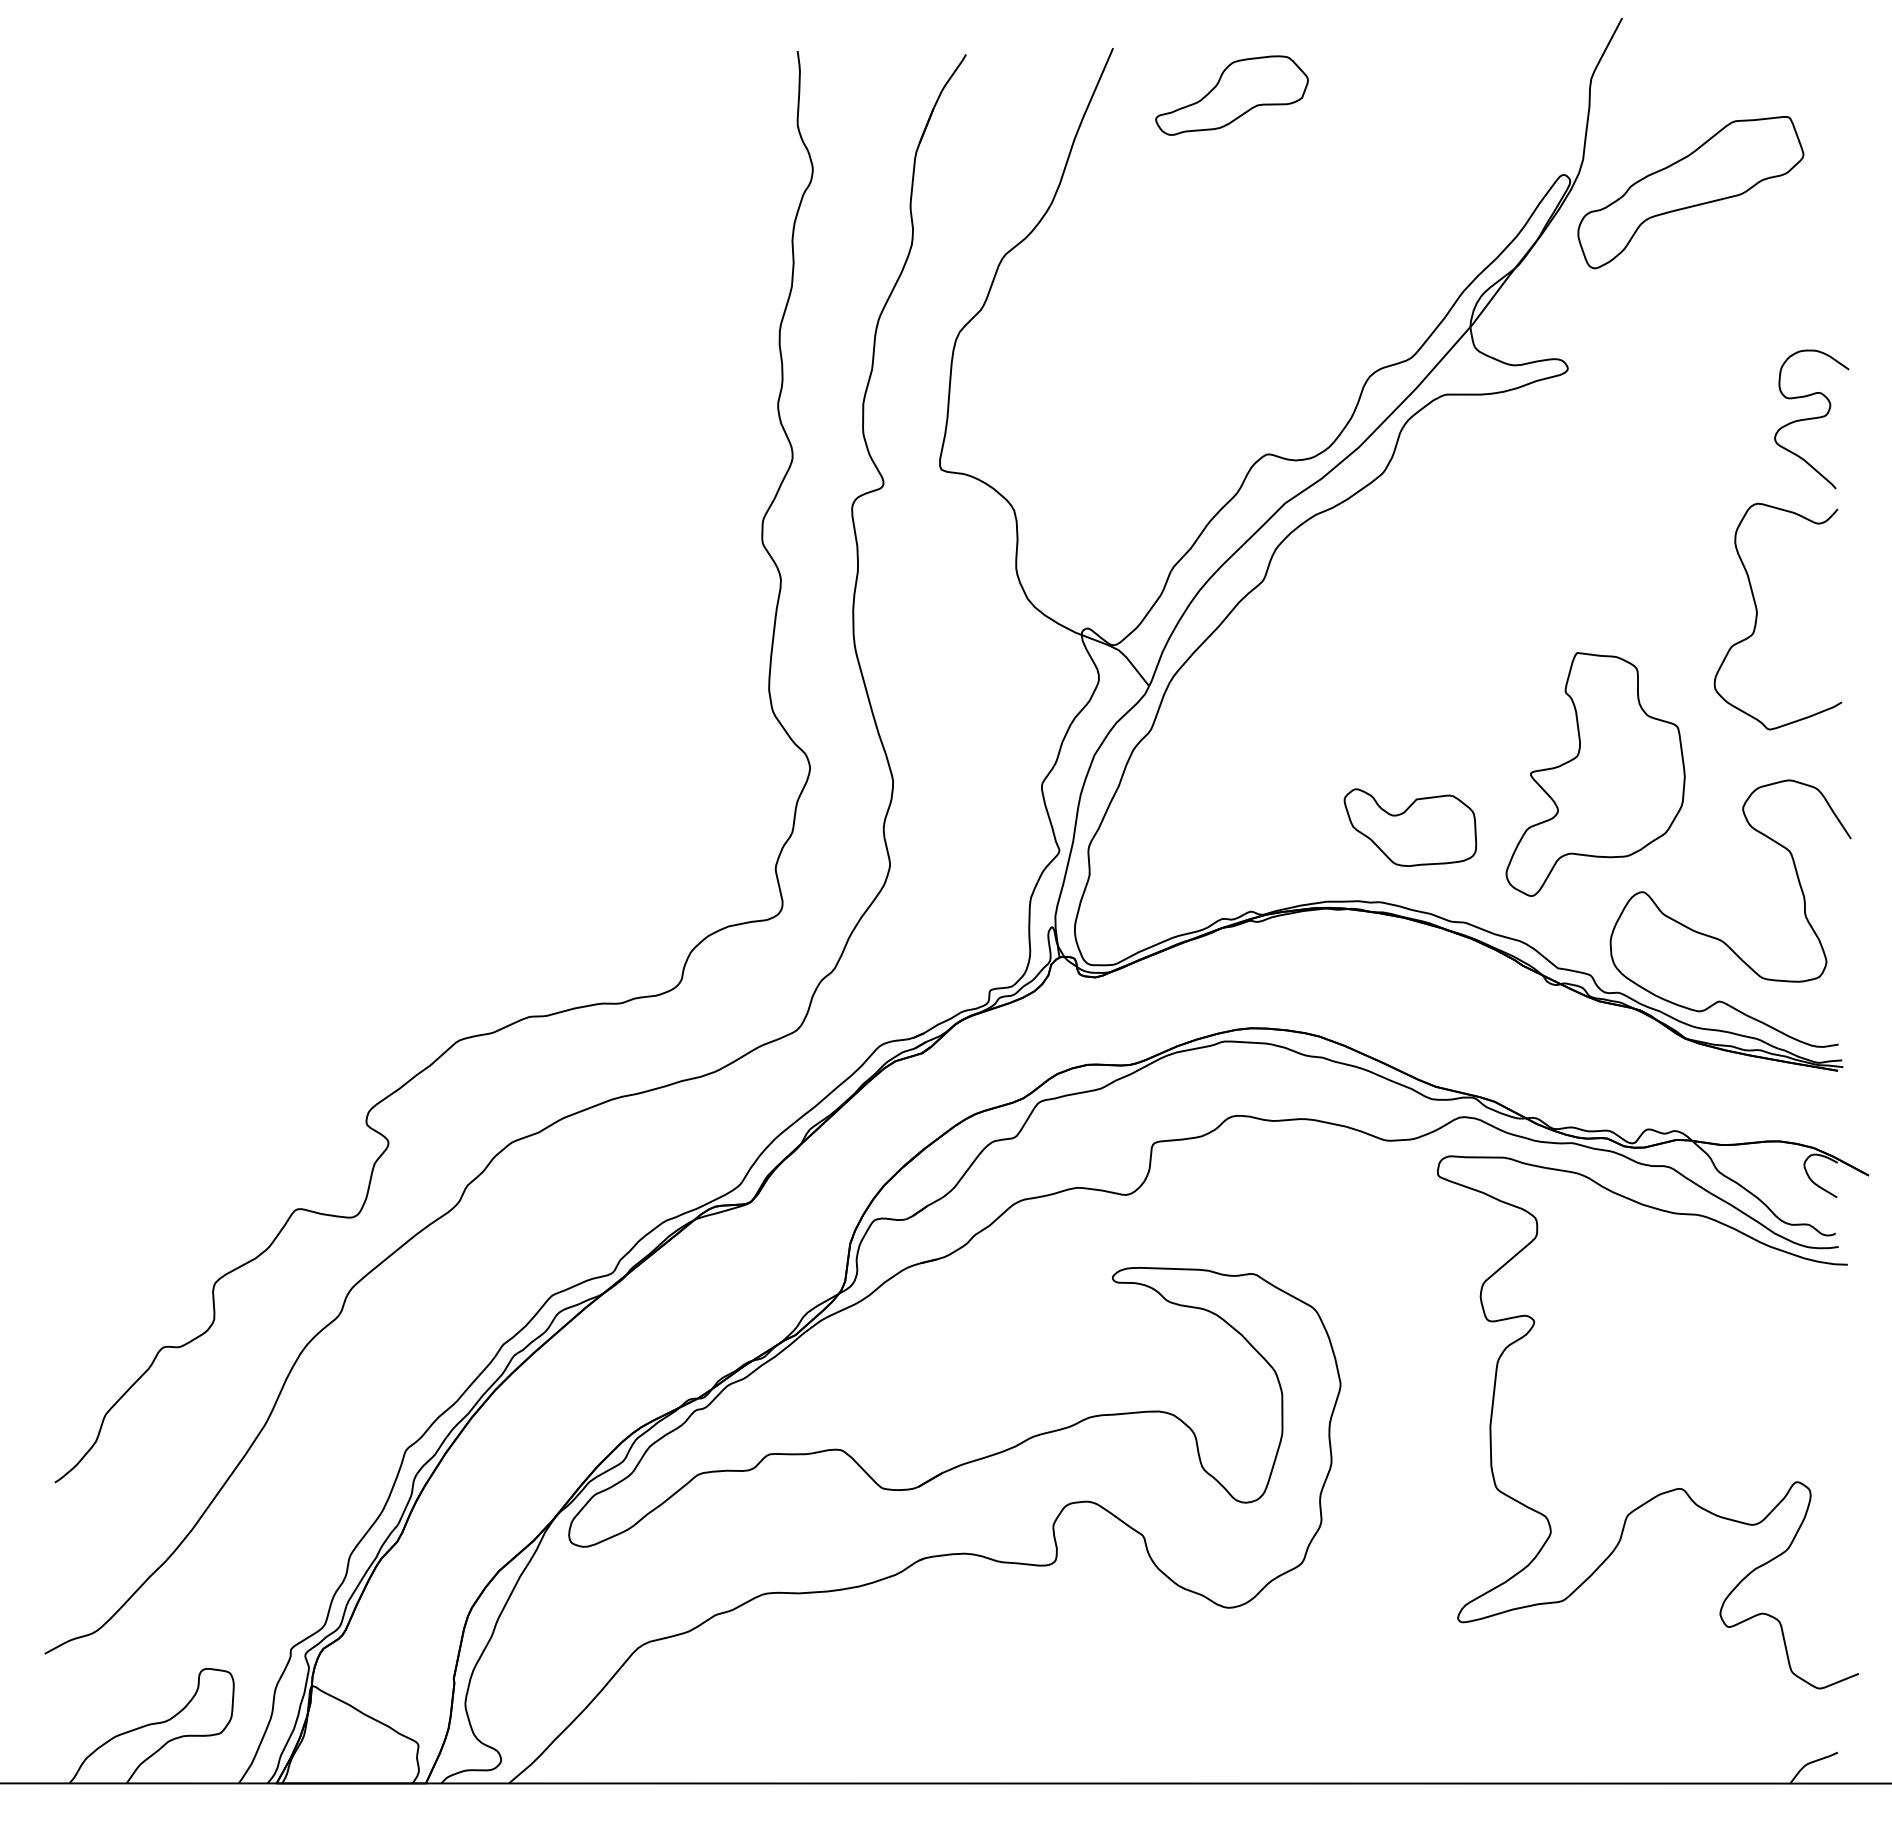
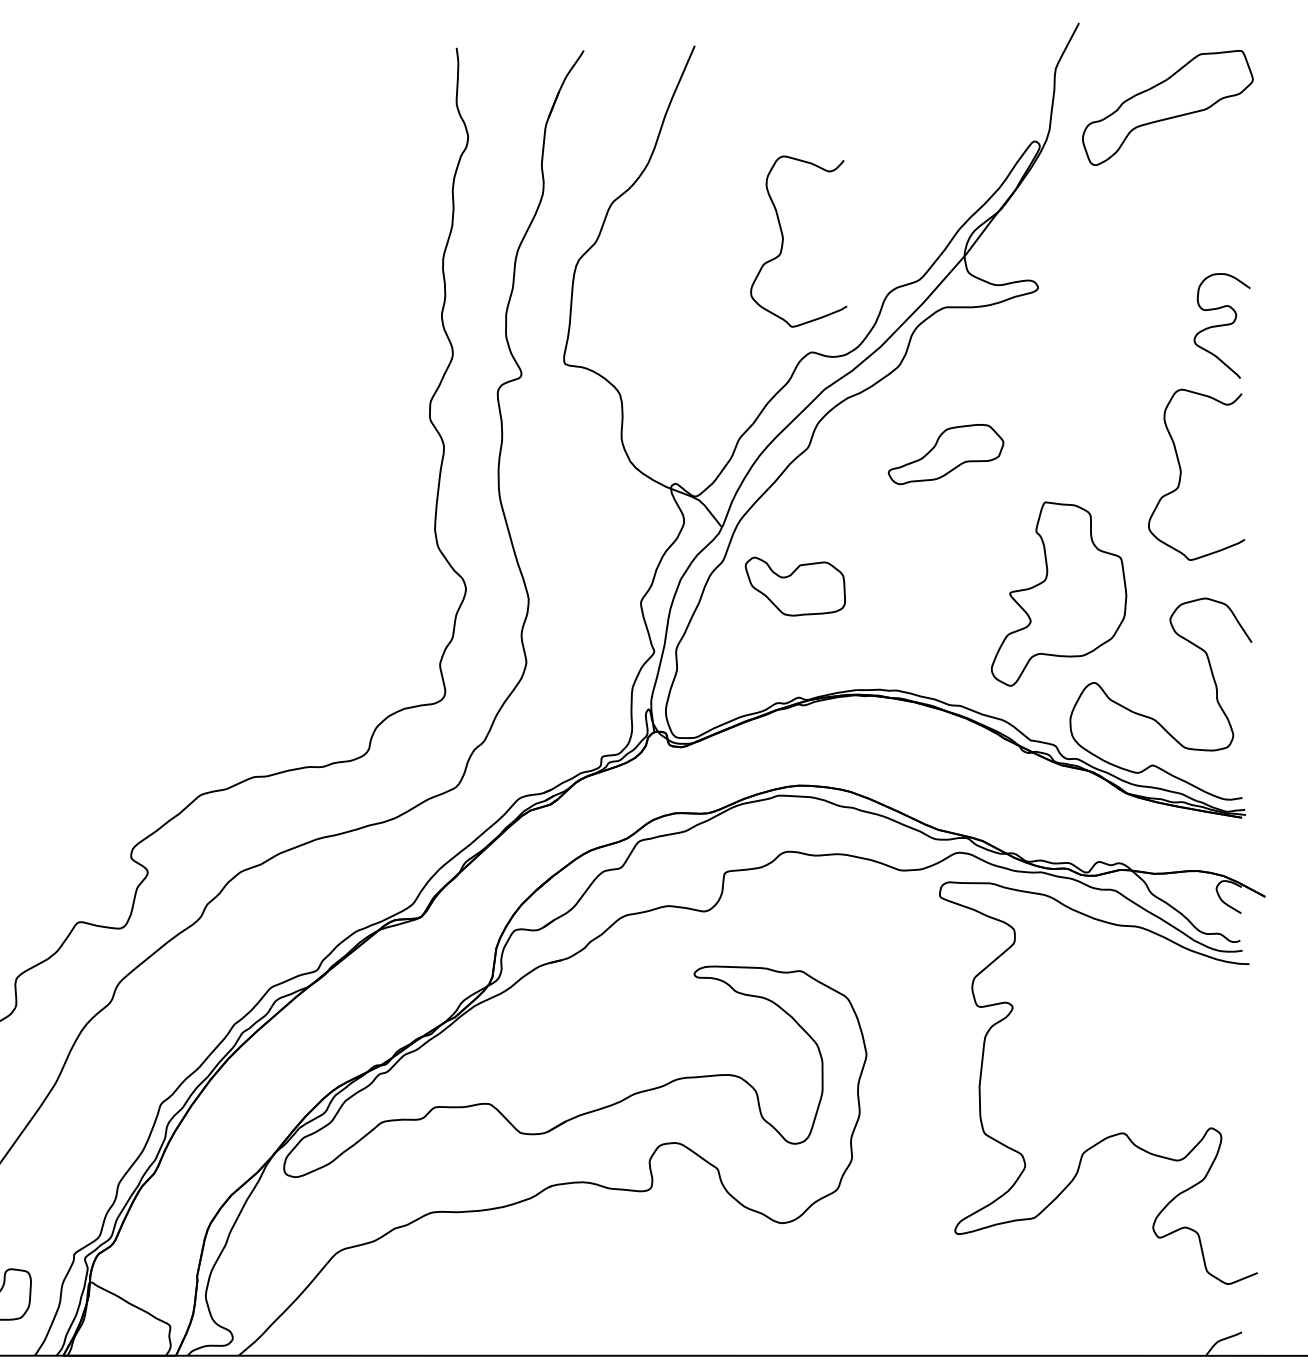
part: (1231, 95) -> (945, 454), moved
part: (1690, 192) -> (1167, 107), moved
curve: (1230, 307) -> (783, 241), added
part: (1410, 827) -> (795, 586), moved

